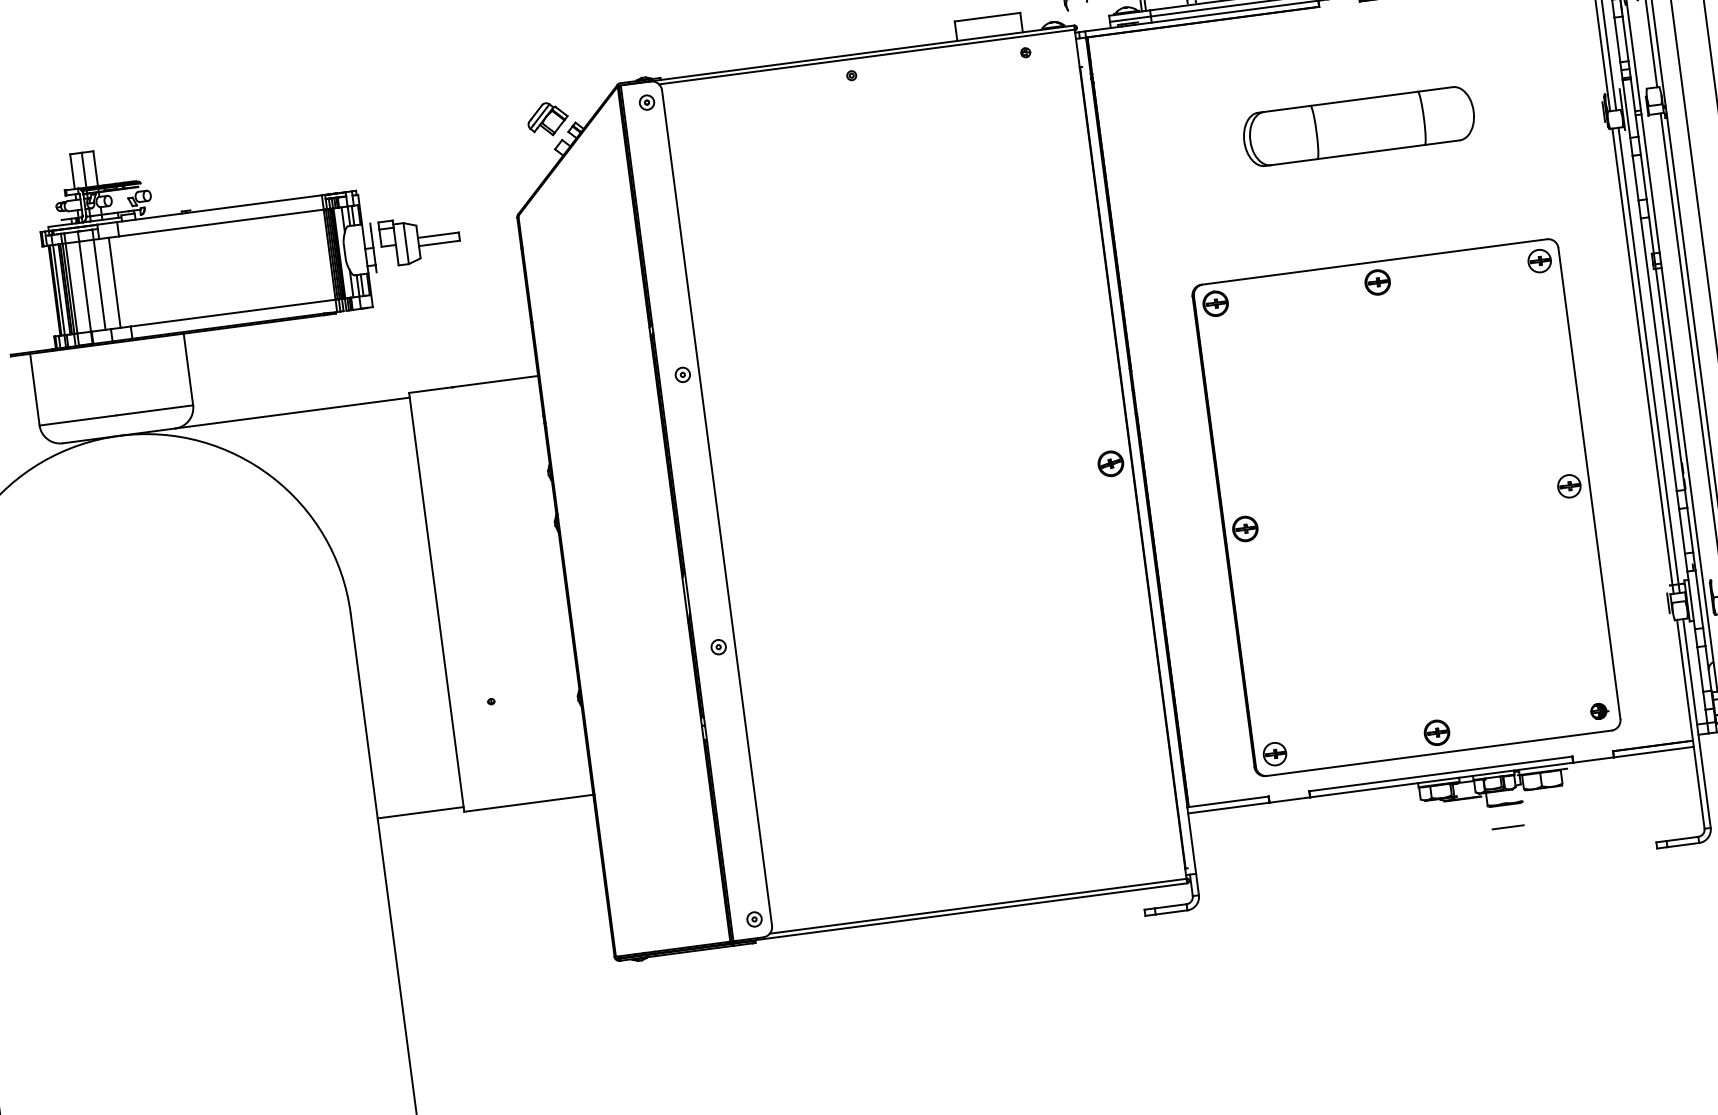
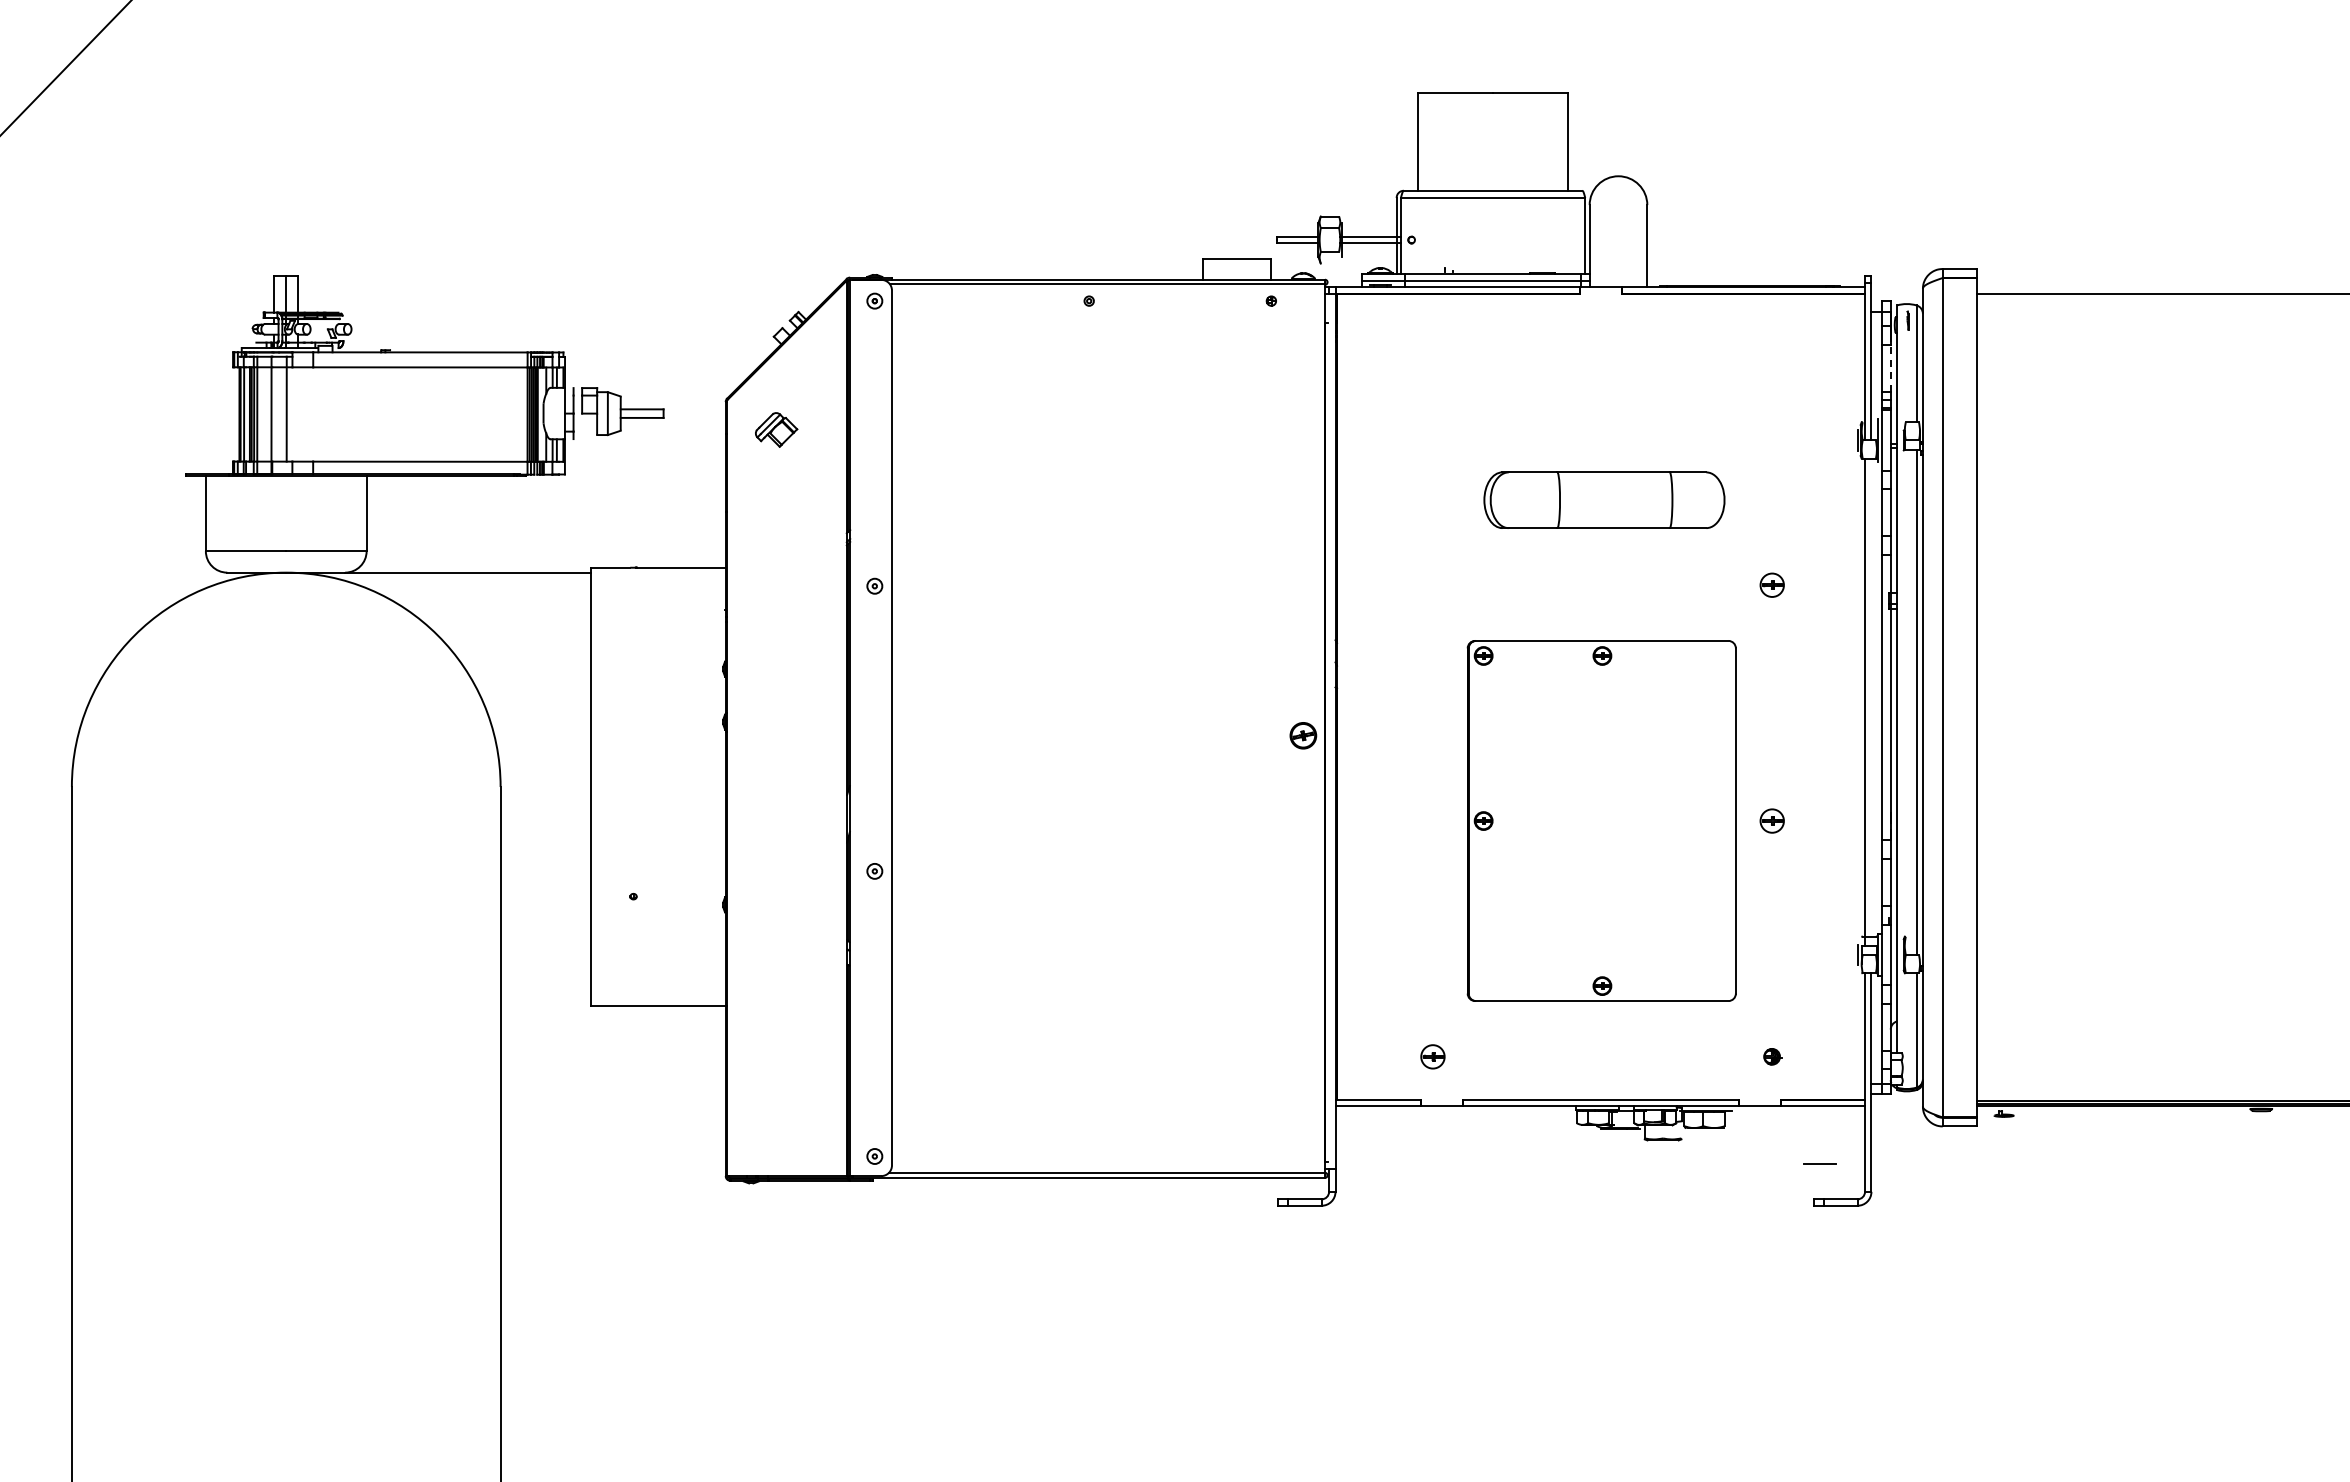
line: (1625, 38) -> (1890, 367), solid -> dashed
part: (547, 118) -> (776, 429), moved
part: (1358, 125) -> (1604, 499), moved
line: (114, 282) -> (302, 414), removed
line: (1649, 359) -> (1871, 701), removed
part: (1406, 507) -> (1601, 820), size x0.7
line: (420, 812) -> (545, 1001), removed
line: (1507, 827) -> (1819, 1163), moved

